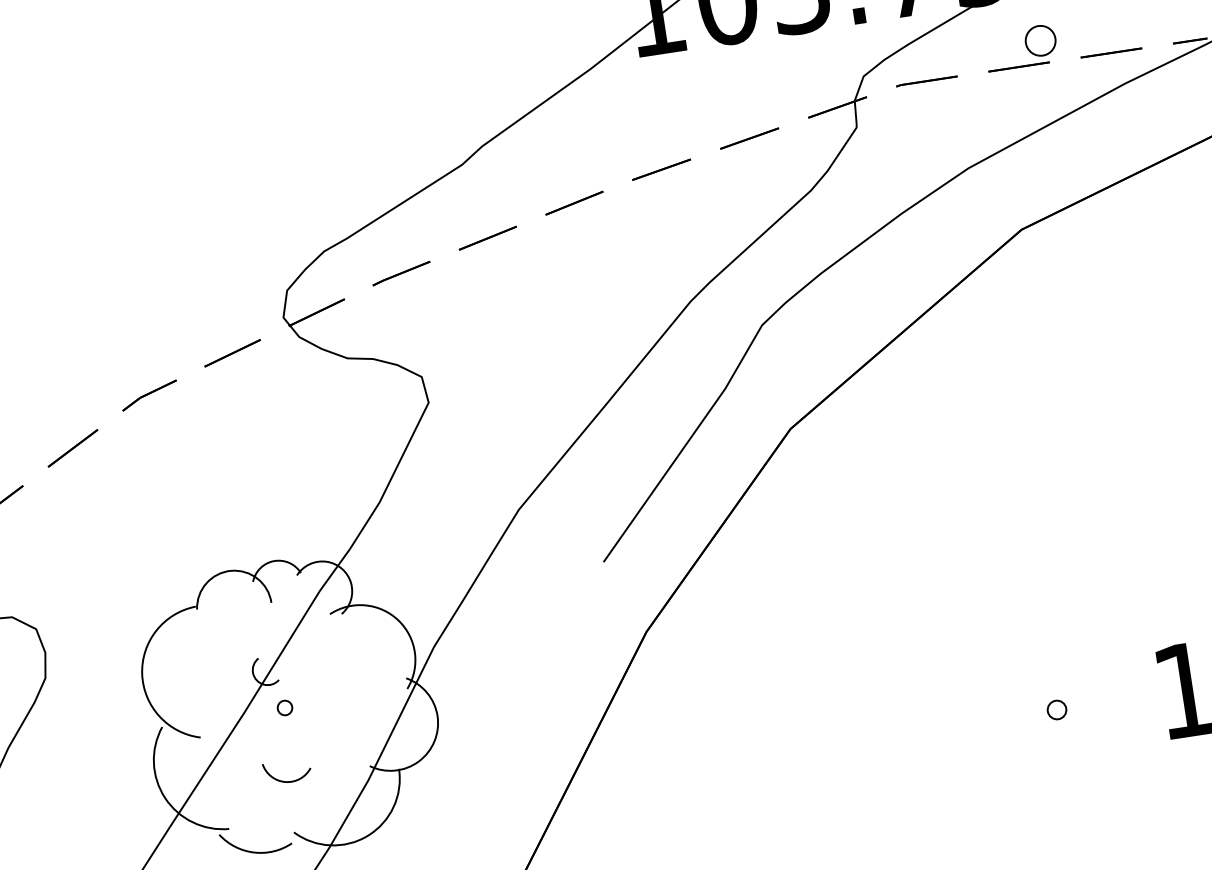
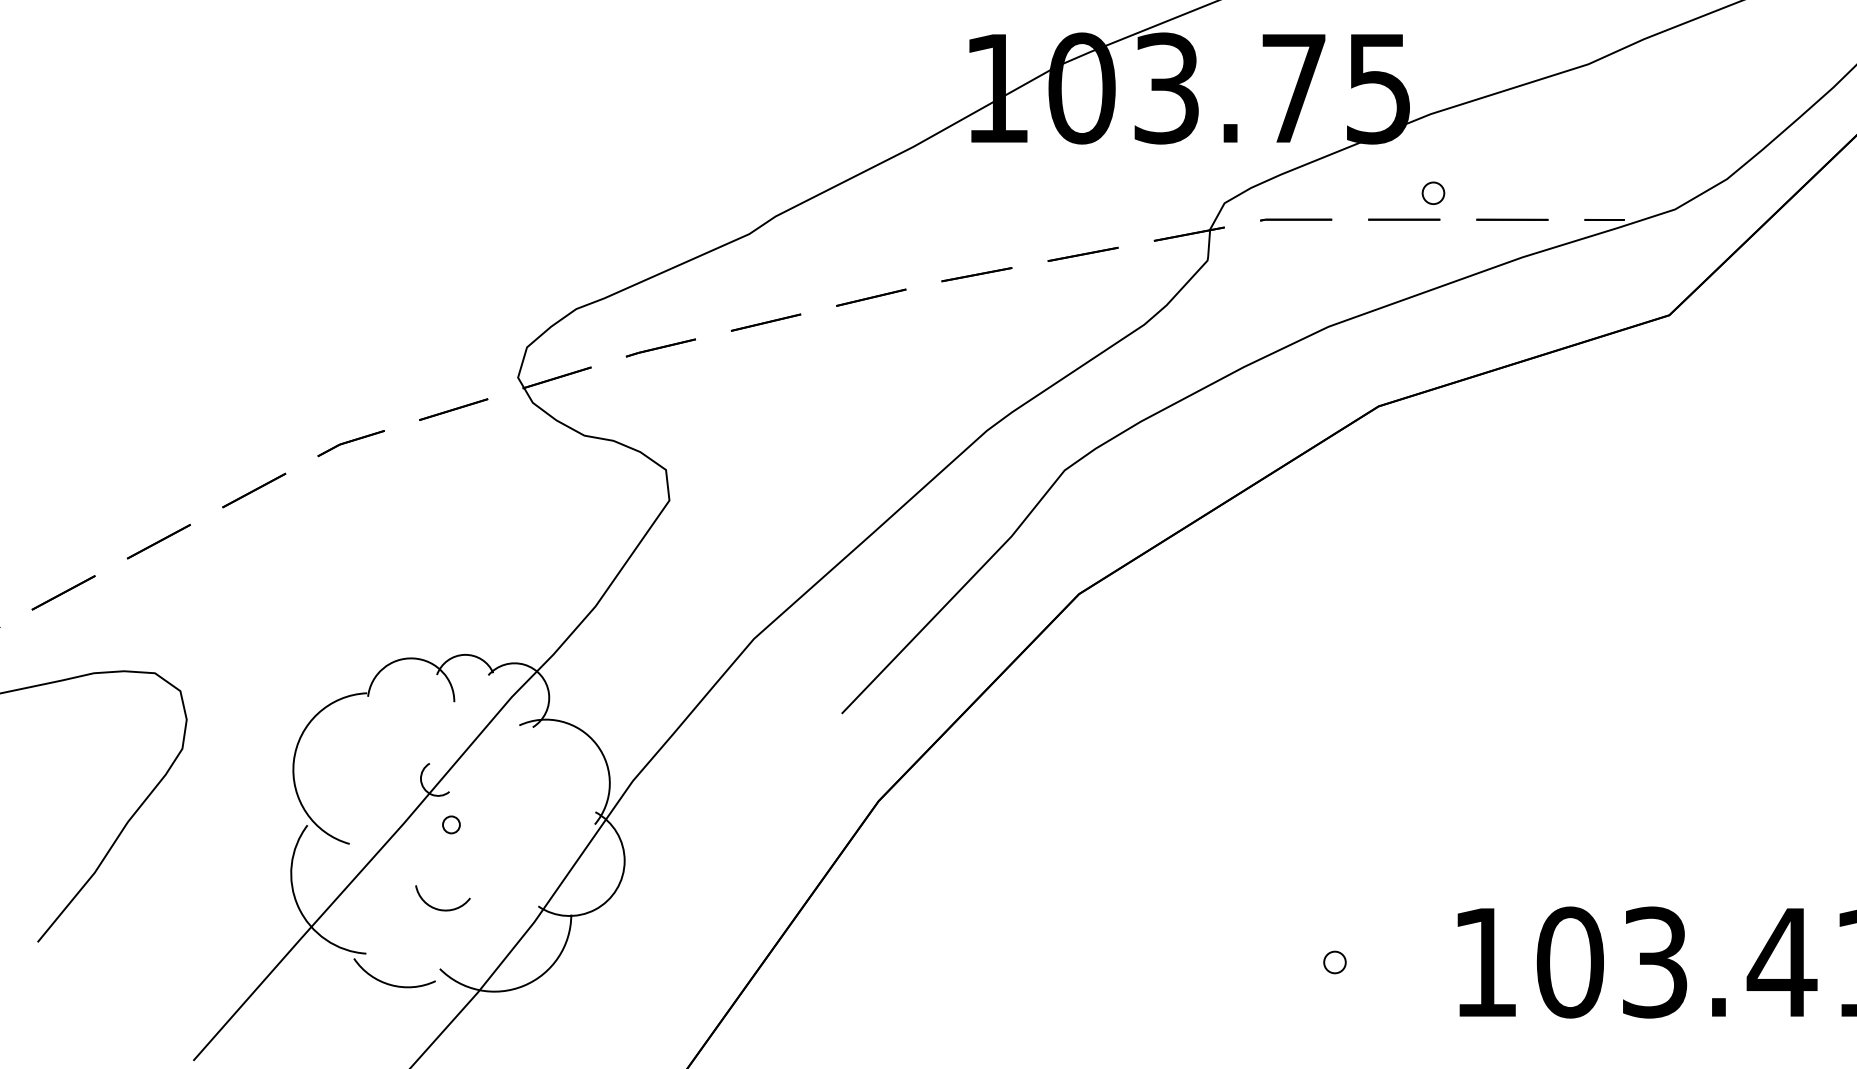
part: (1040, 39) -> (1433, 192), size x0.62

